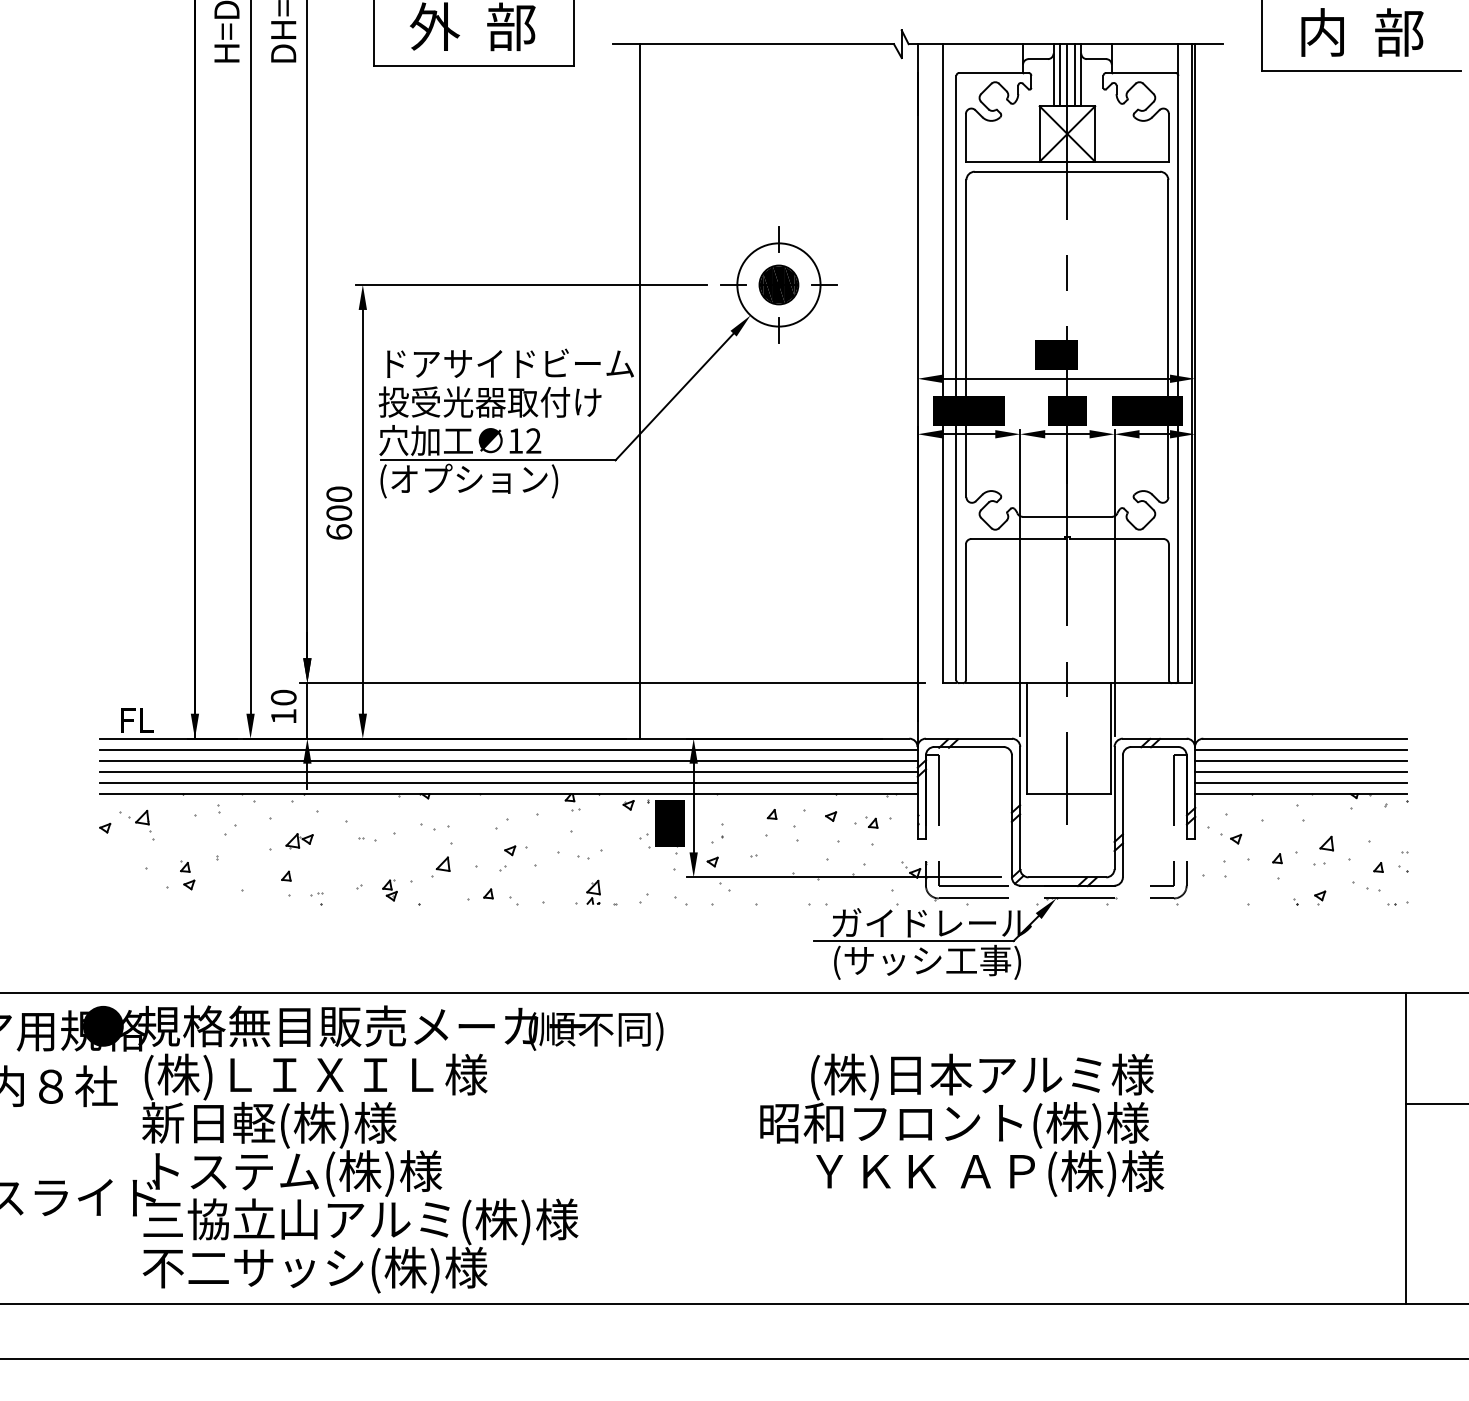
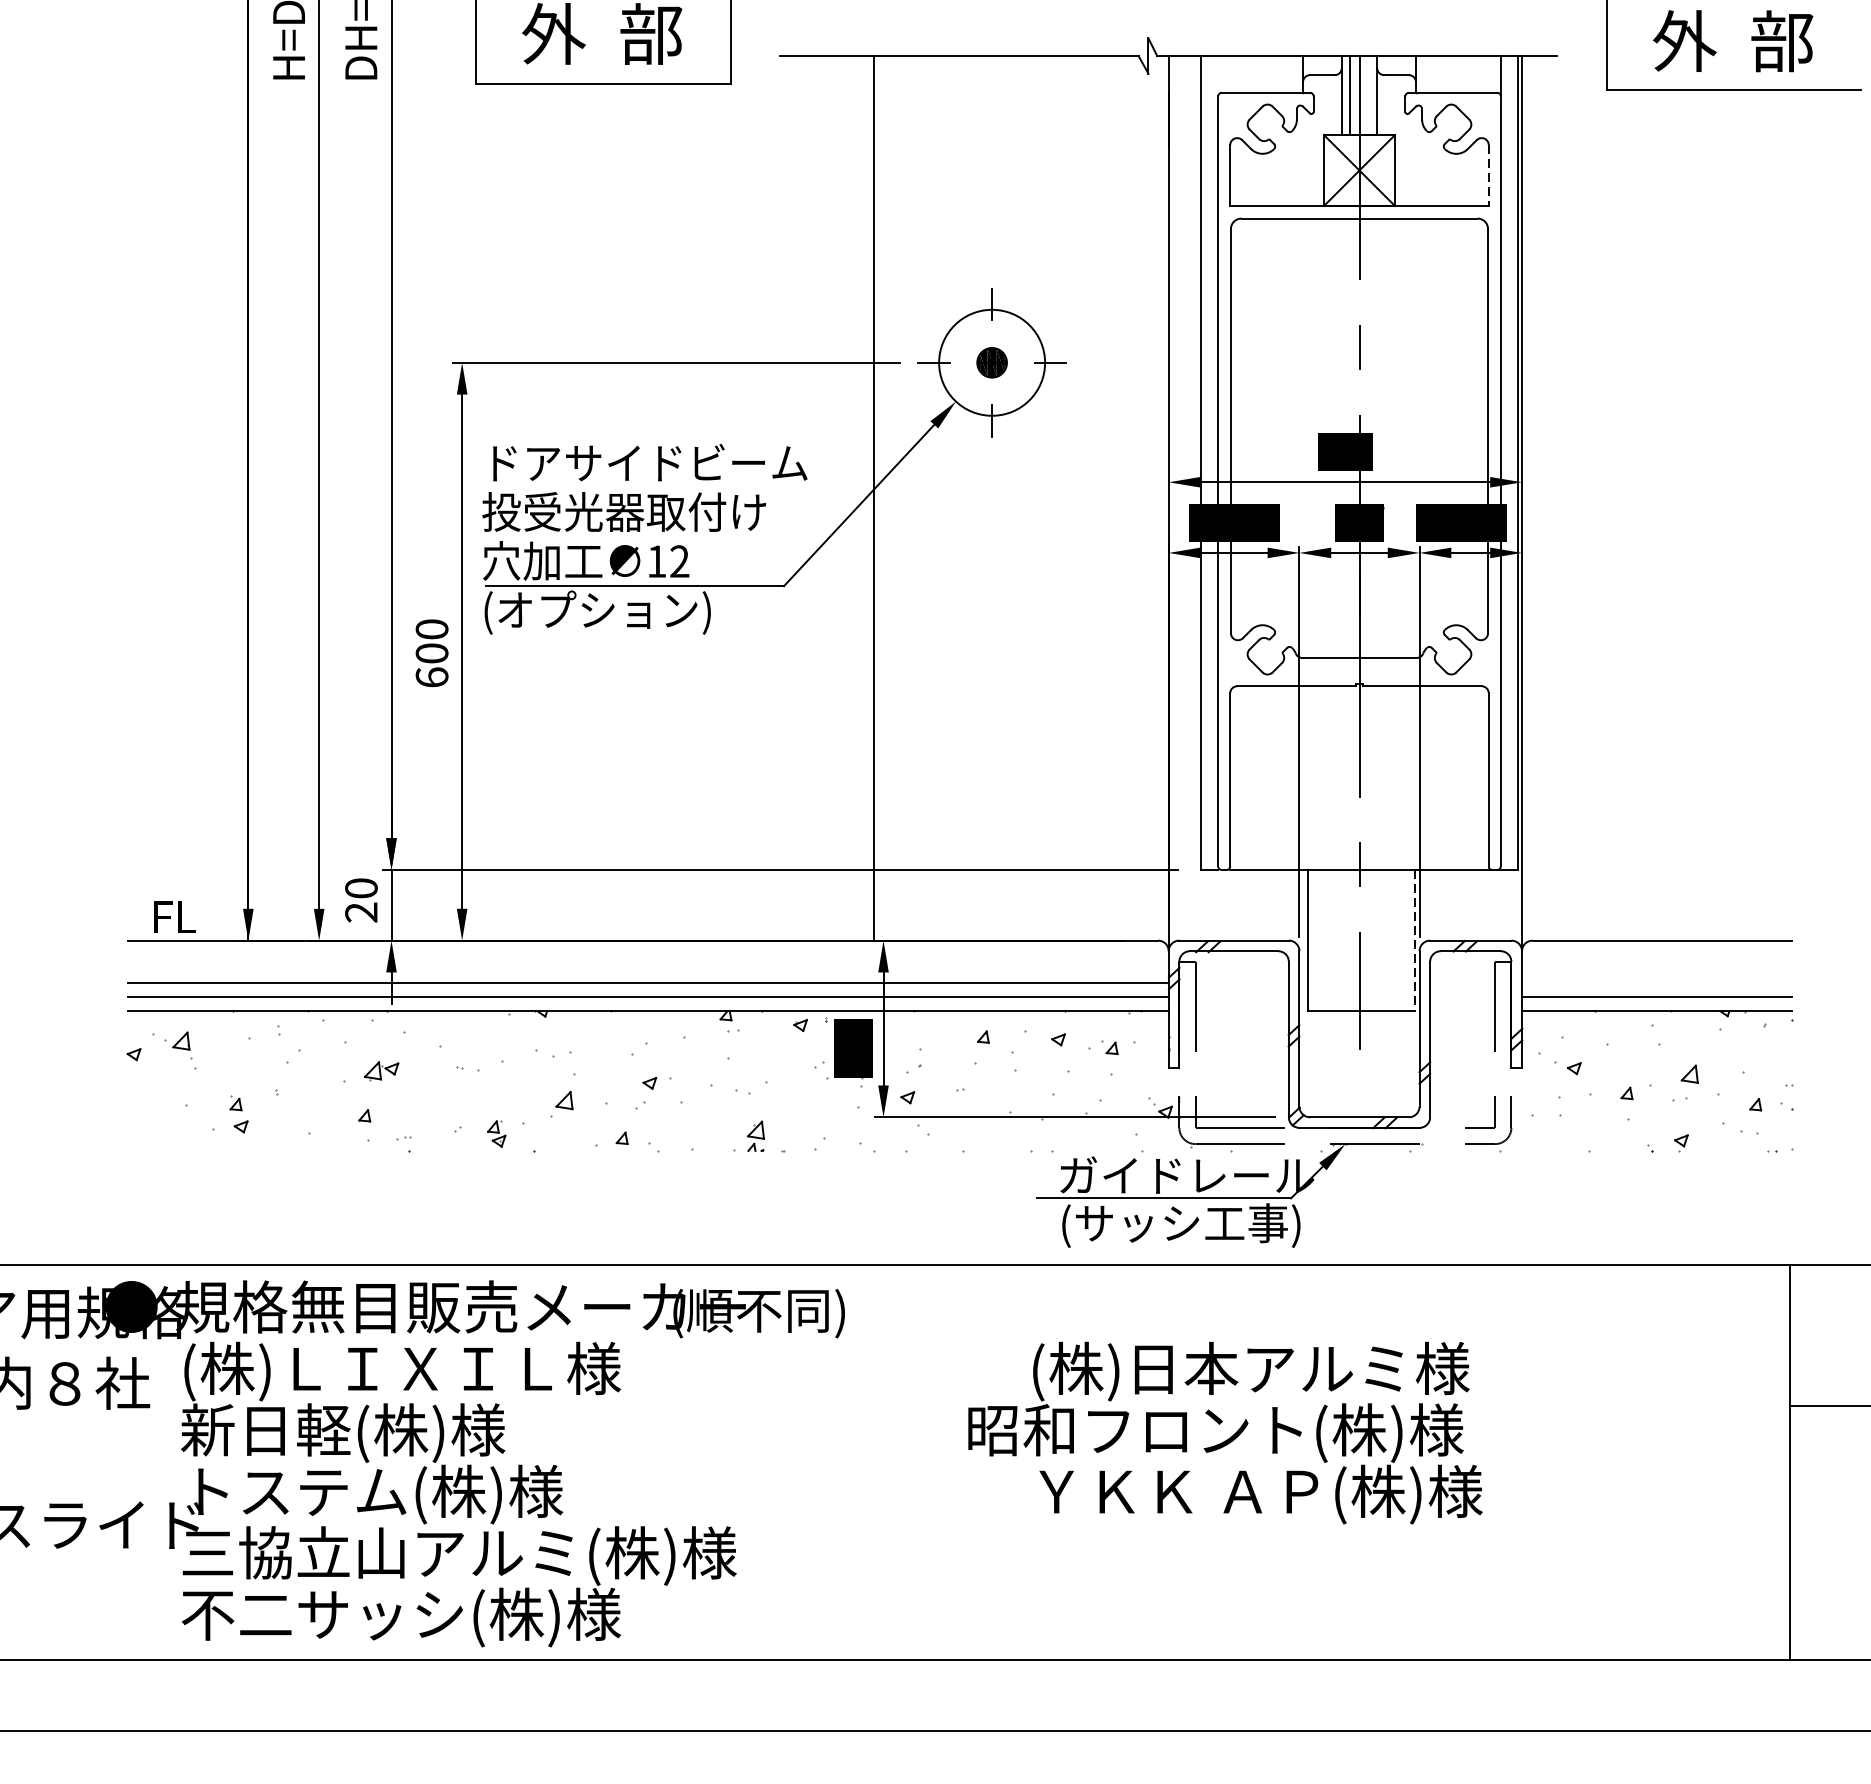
text: (1322, 32) -> (1684, 41), 内  部 -> 外  部
line: (1074, 75) -> (1368, 95), removed
line: (1168, 137) -> (1488, 174), solid -> dashed
part: (778, 284) -> (991, 362), size x0.6
line: (640, 391) -> (874, 498), moved
text: (283, 716) -> (361, 912), 10 -> 20
line: (1110, 739) -> (1414, 941), solid -> dashed
line: (508, 749) -> (647, 954), removed
line: (1301, 749) -> (1657, 954), removed
line: (508, 760) -> (647, 968), removed
line: (1301, 760) -> (1657, 968), removed
line: (1301, 771) -> (1657, 982), removed

